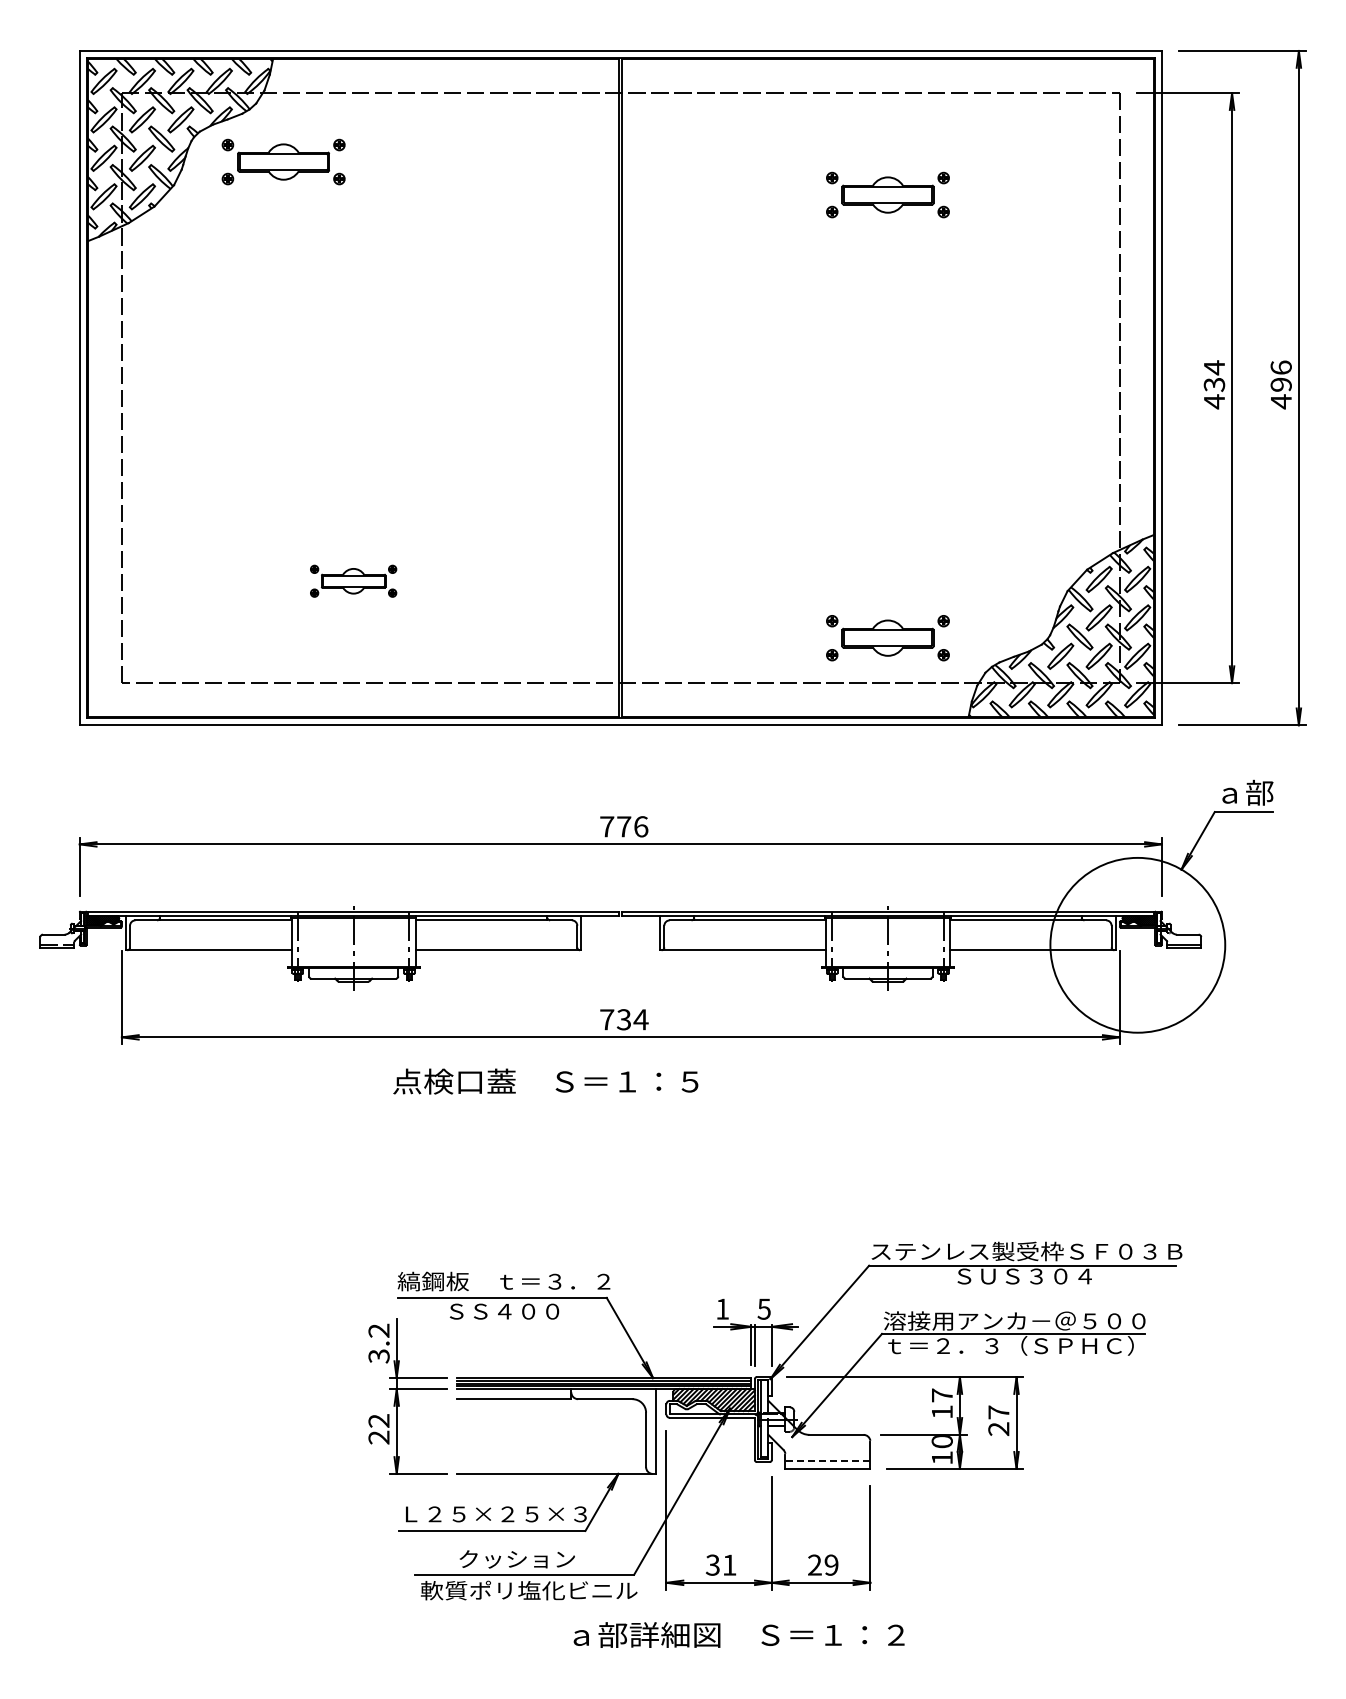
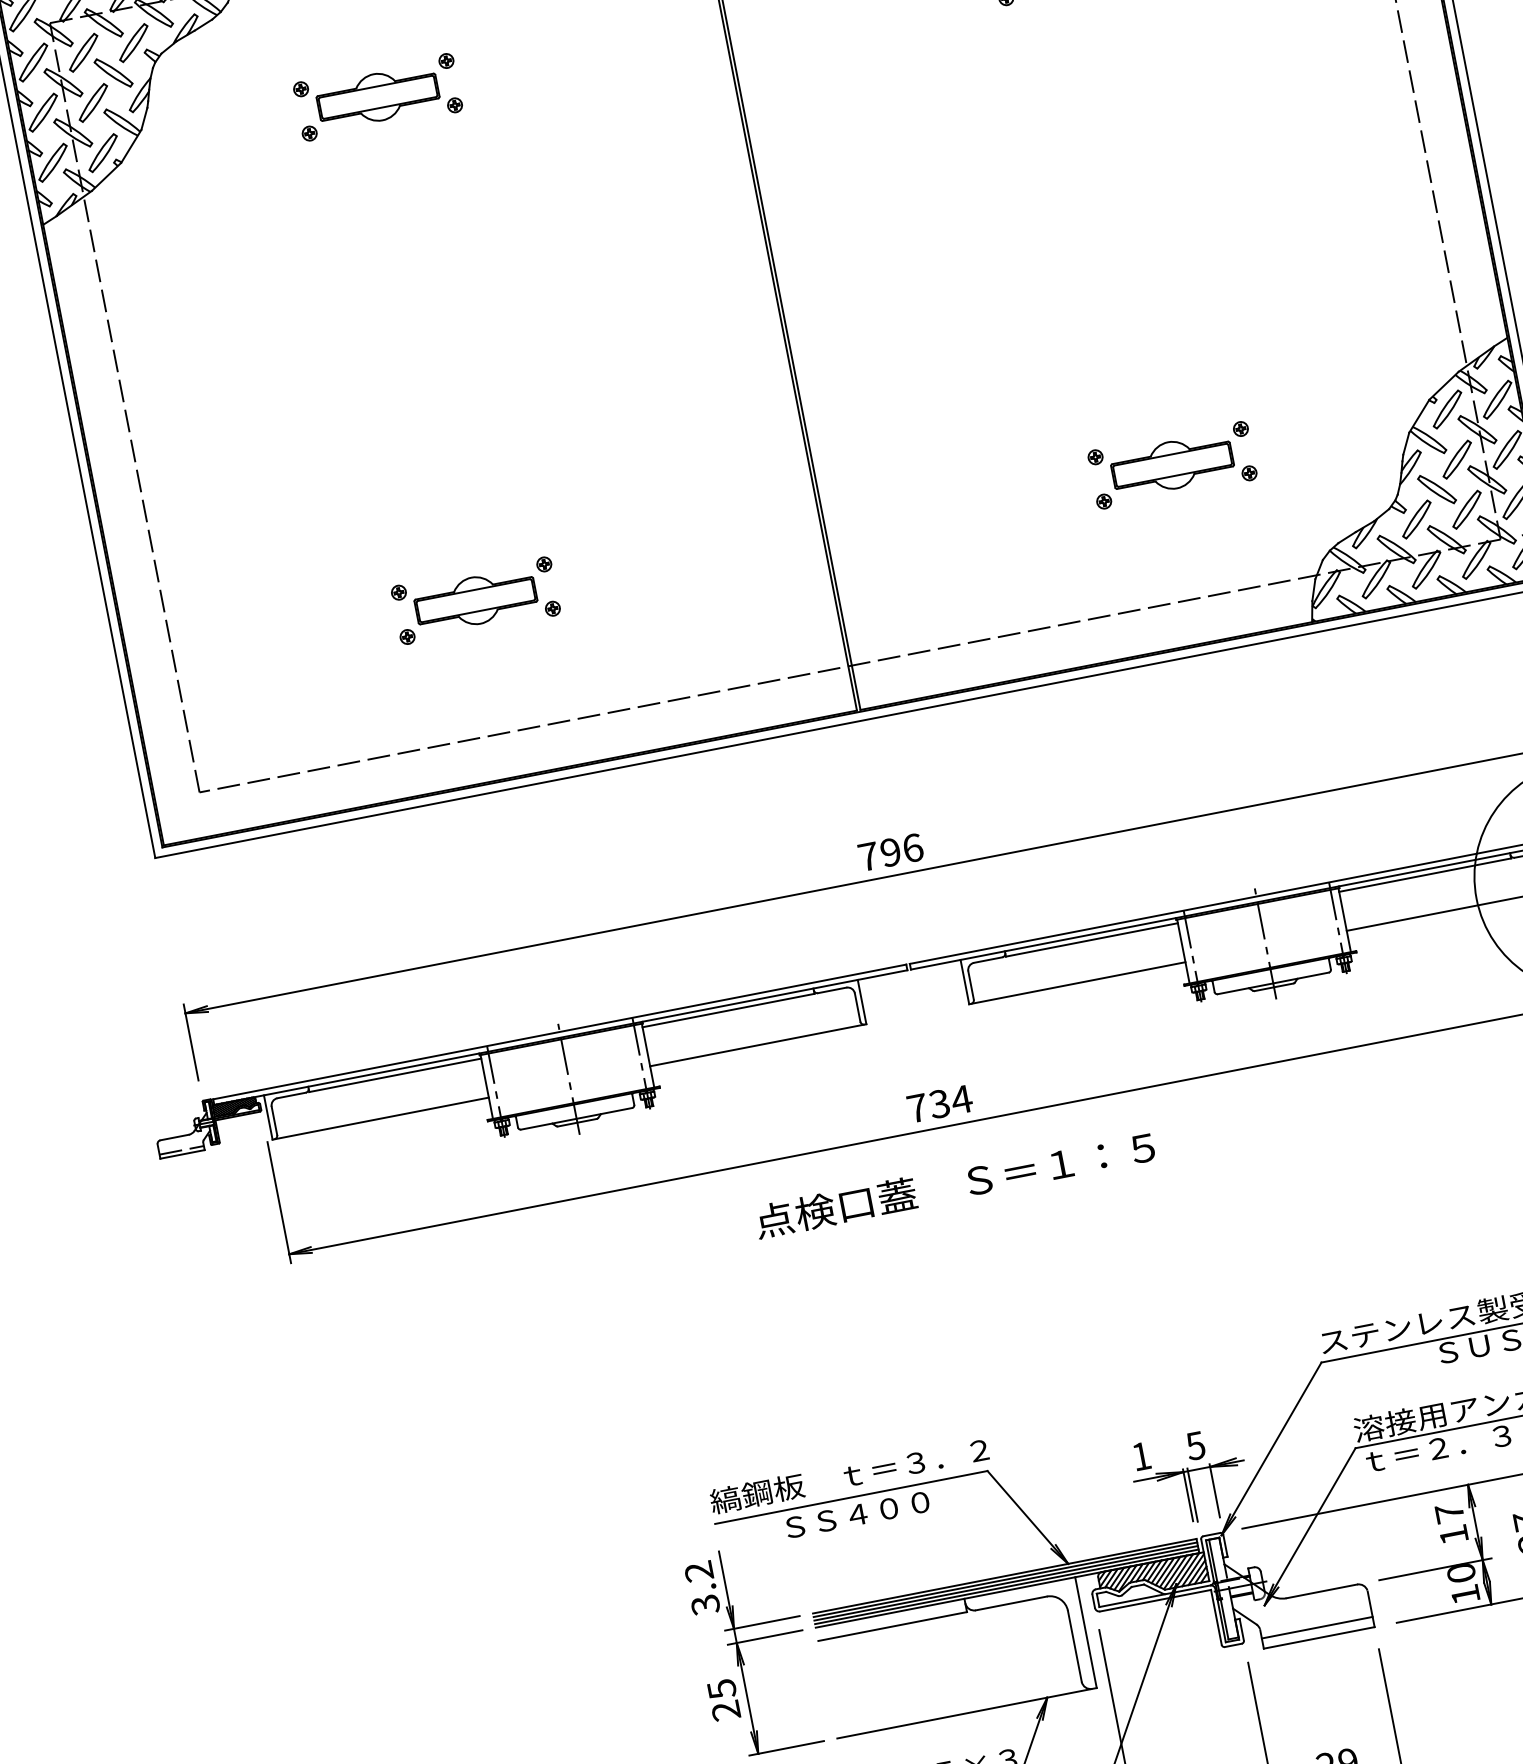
part: (283, 161) -> (377, 96), moved
part: (353, 581) -> (475, 601), size x1.43
part: (887, 638) -> (1172, 465), moved
text: (624, 826) -> (891, 851), 776 -> 796
text: (545, 1081) -> (954, 1184), moved
text: (378, 1421) -> (721, 1690), 22 -> 25
line: (827, 1461) -> (1316, 1628), dashed -> solid

